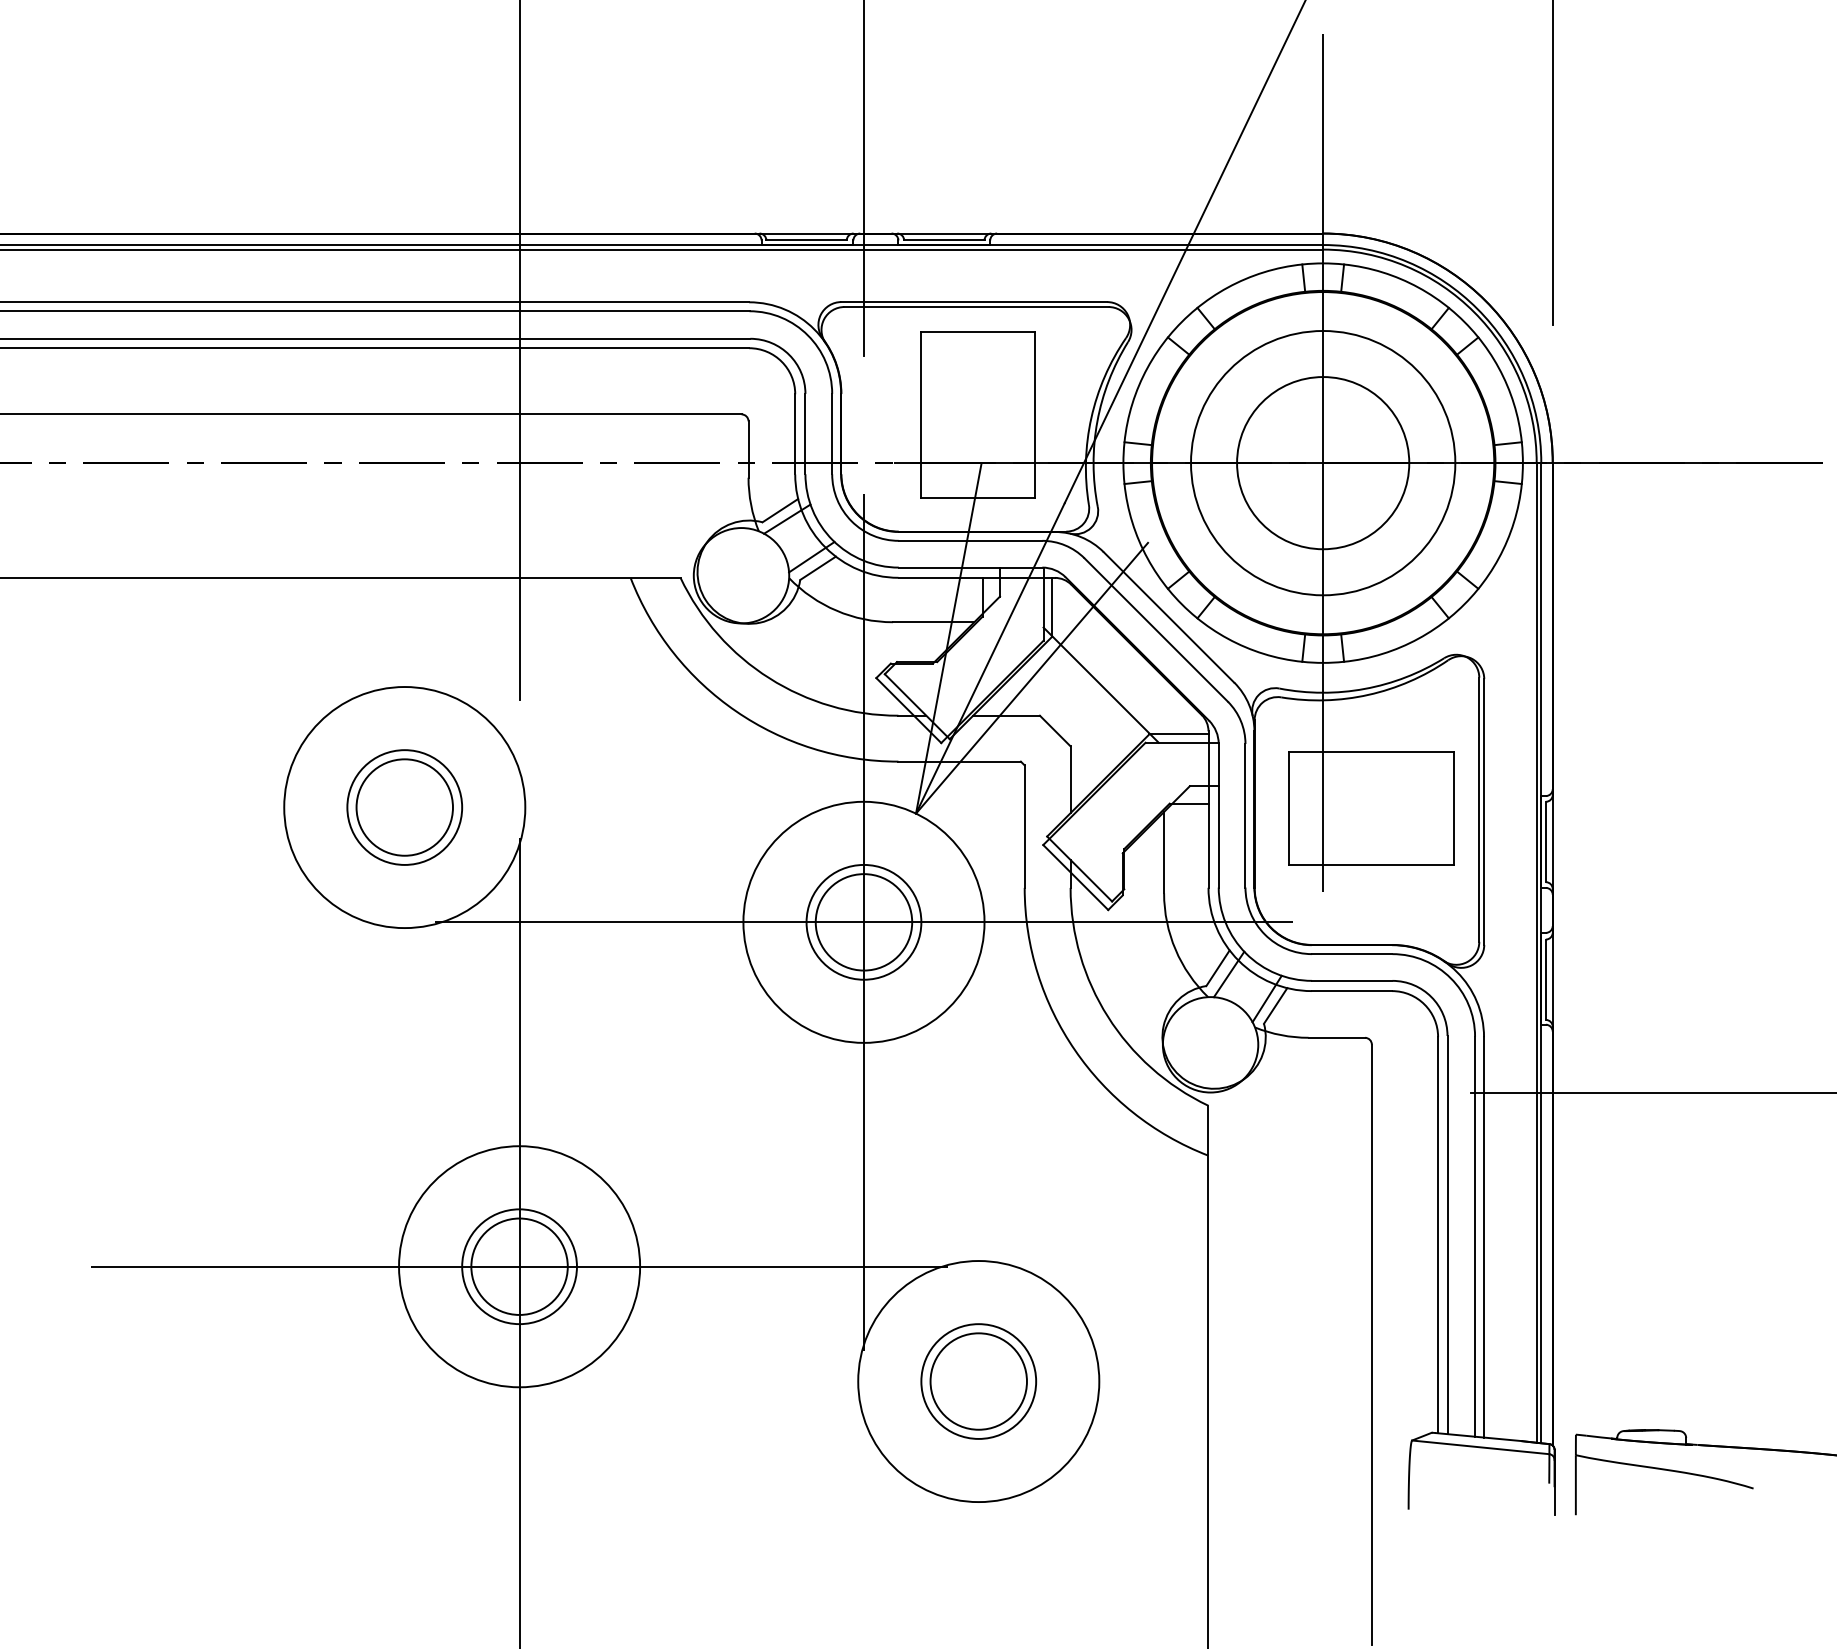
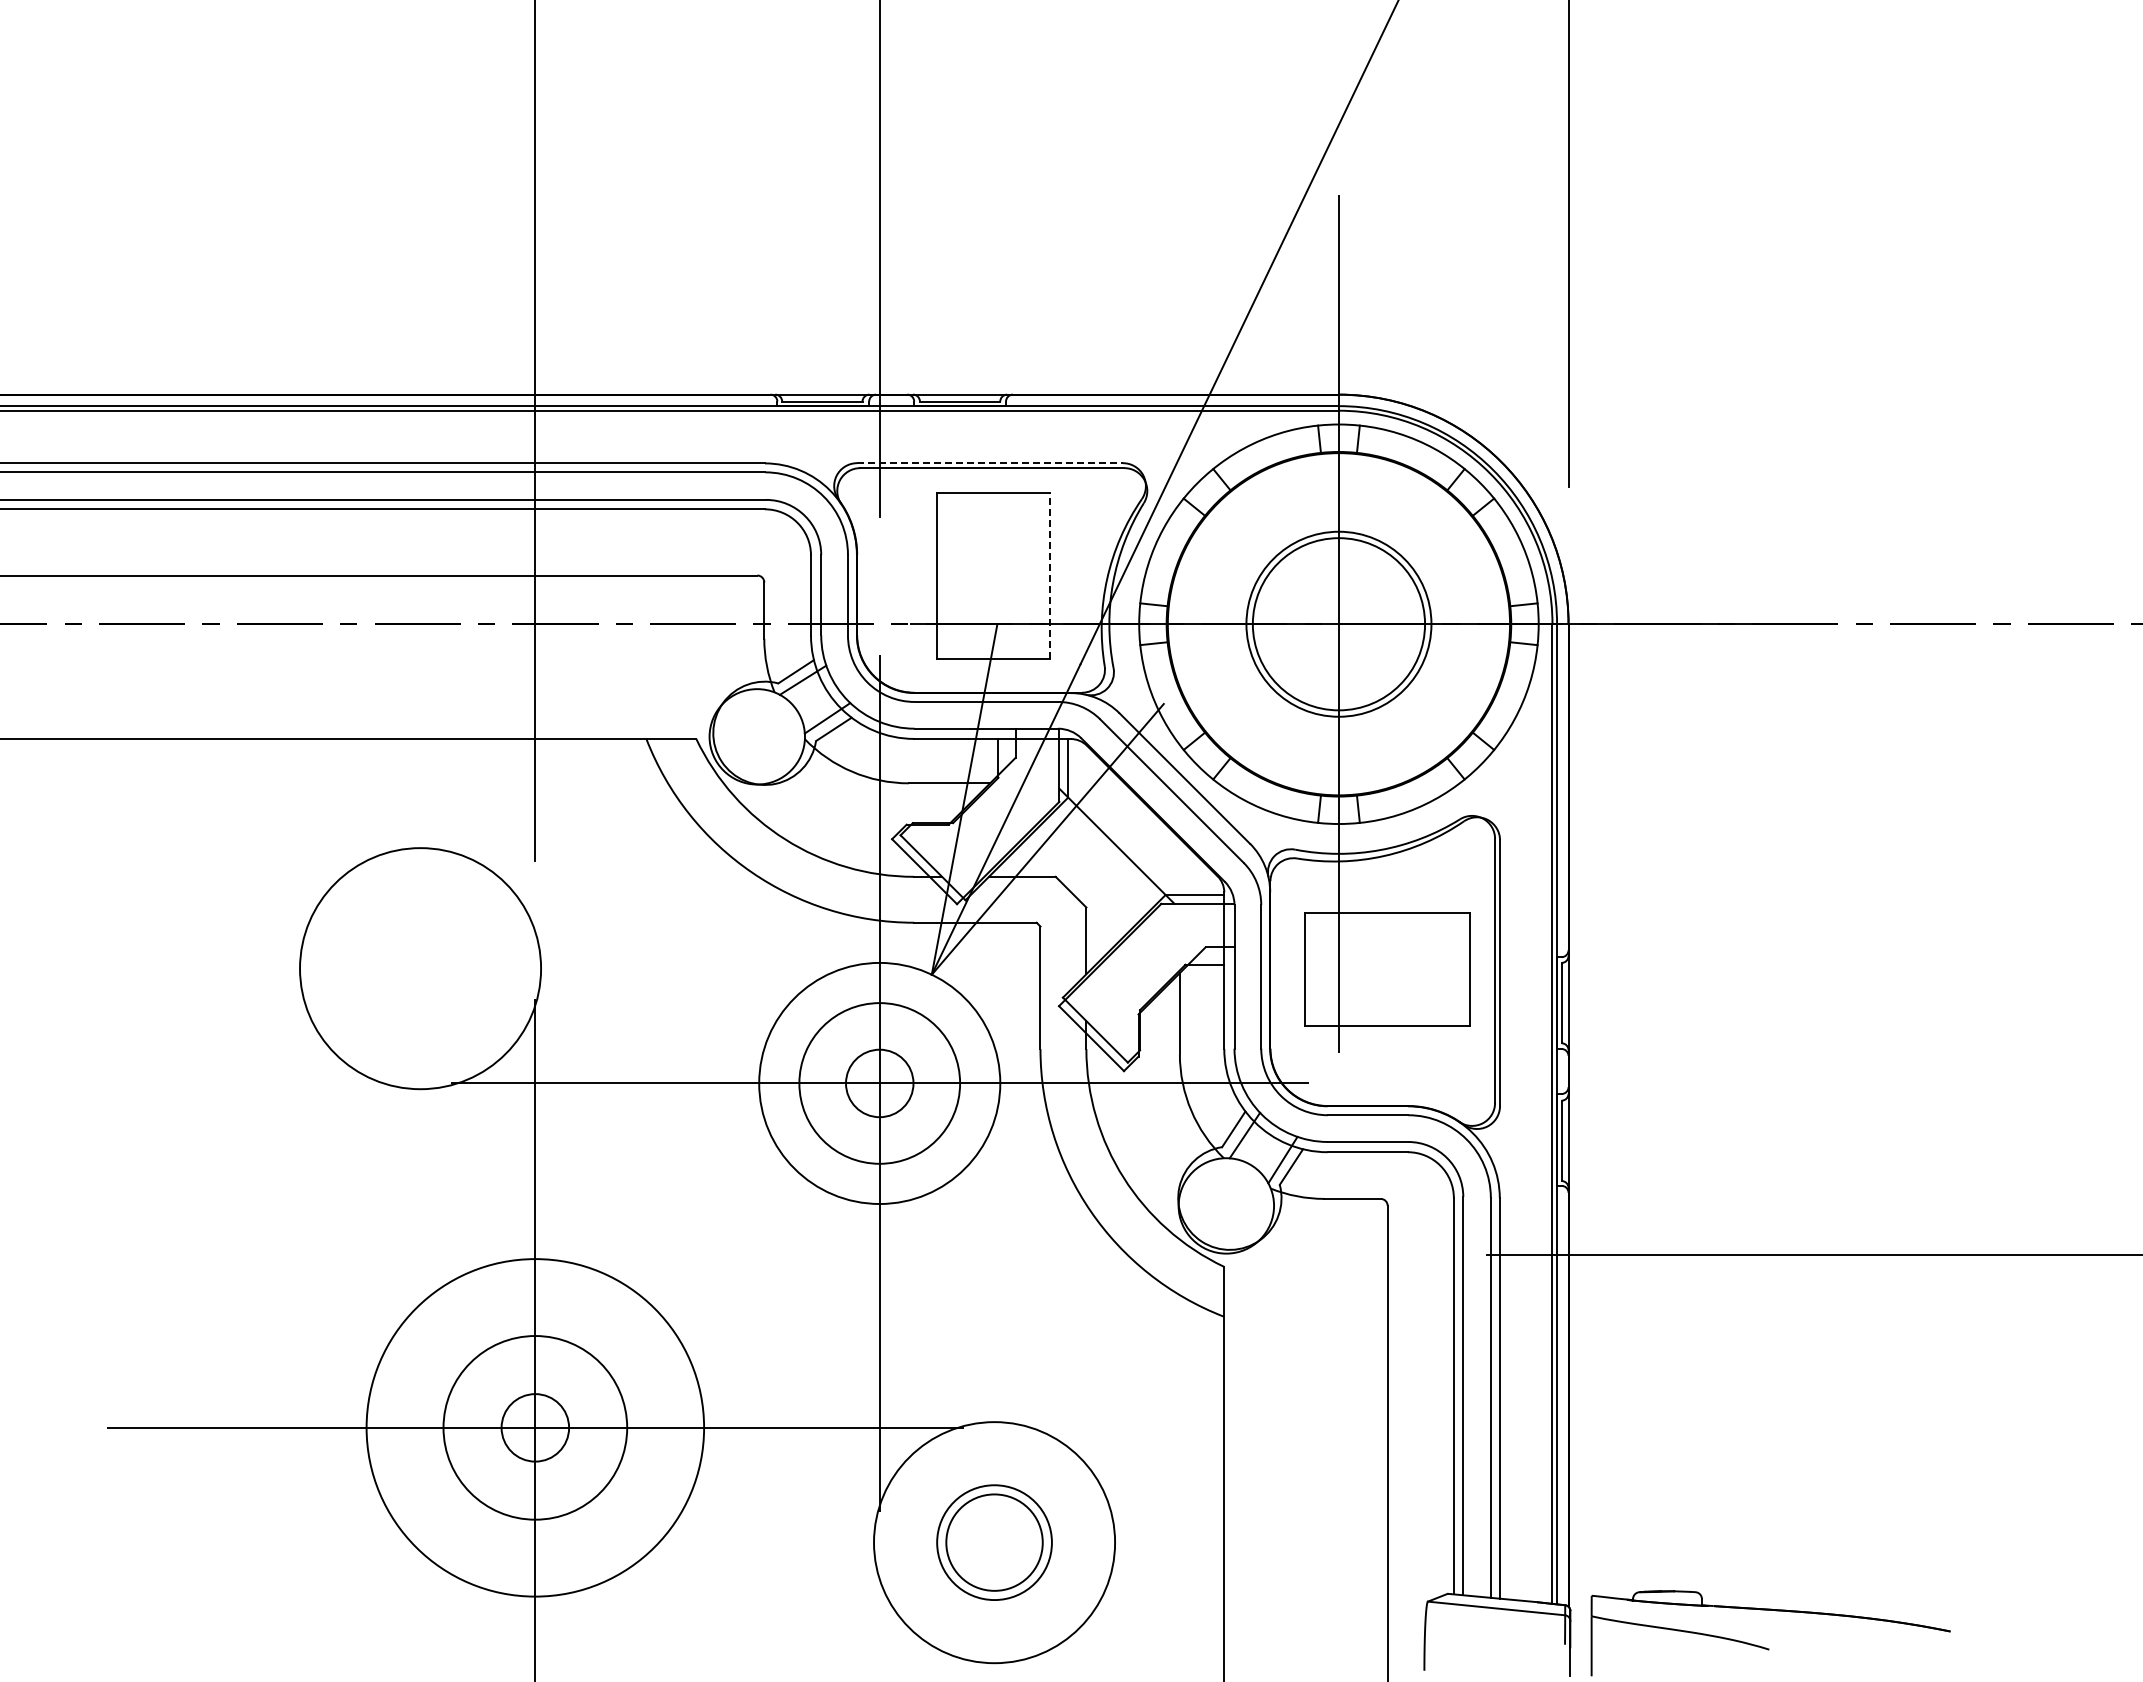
line: (974, 302) -> (990, 463), solid -> dashed
line: (1034, 415) -> (1050, 576), solid -> dashed
circle: (1322, 463) -> (1338, 624), size x0.7
part: (404, 807) -> (420, 968), removed
circle: (863, 922) -> (879, 1083), size x0.7
circle: (863, 922) -> (879, 1083), size x1.4
circle: (518, 1266) -> (534, 1427), size x1.4
circle: (518, 1266) -> (534, 1427), size x1.6
circle: (519, 1266) -> (535, 1427), size x0.7

